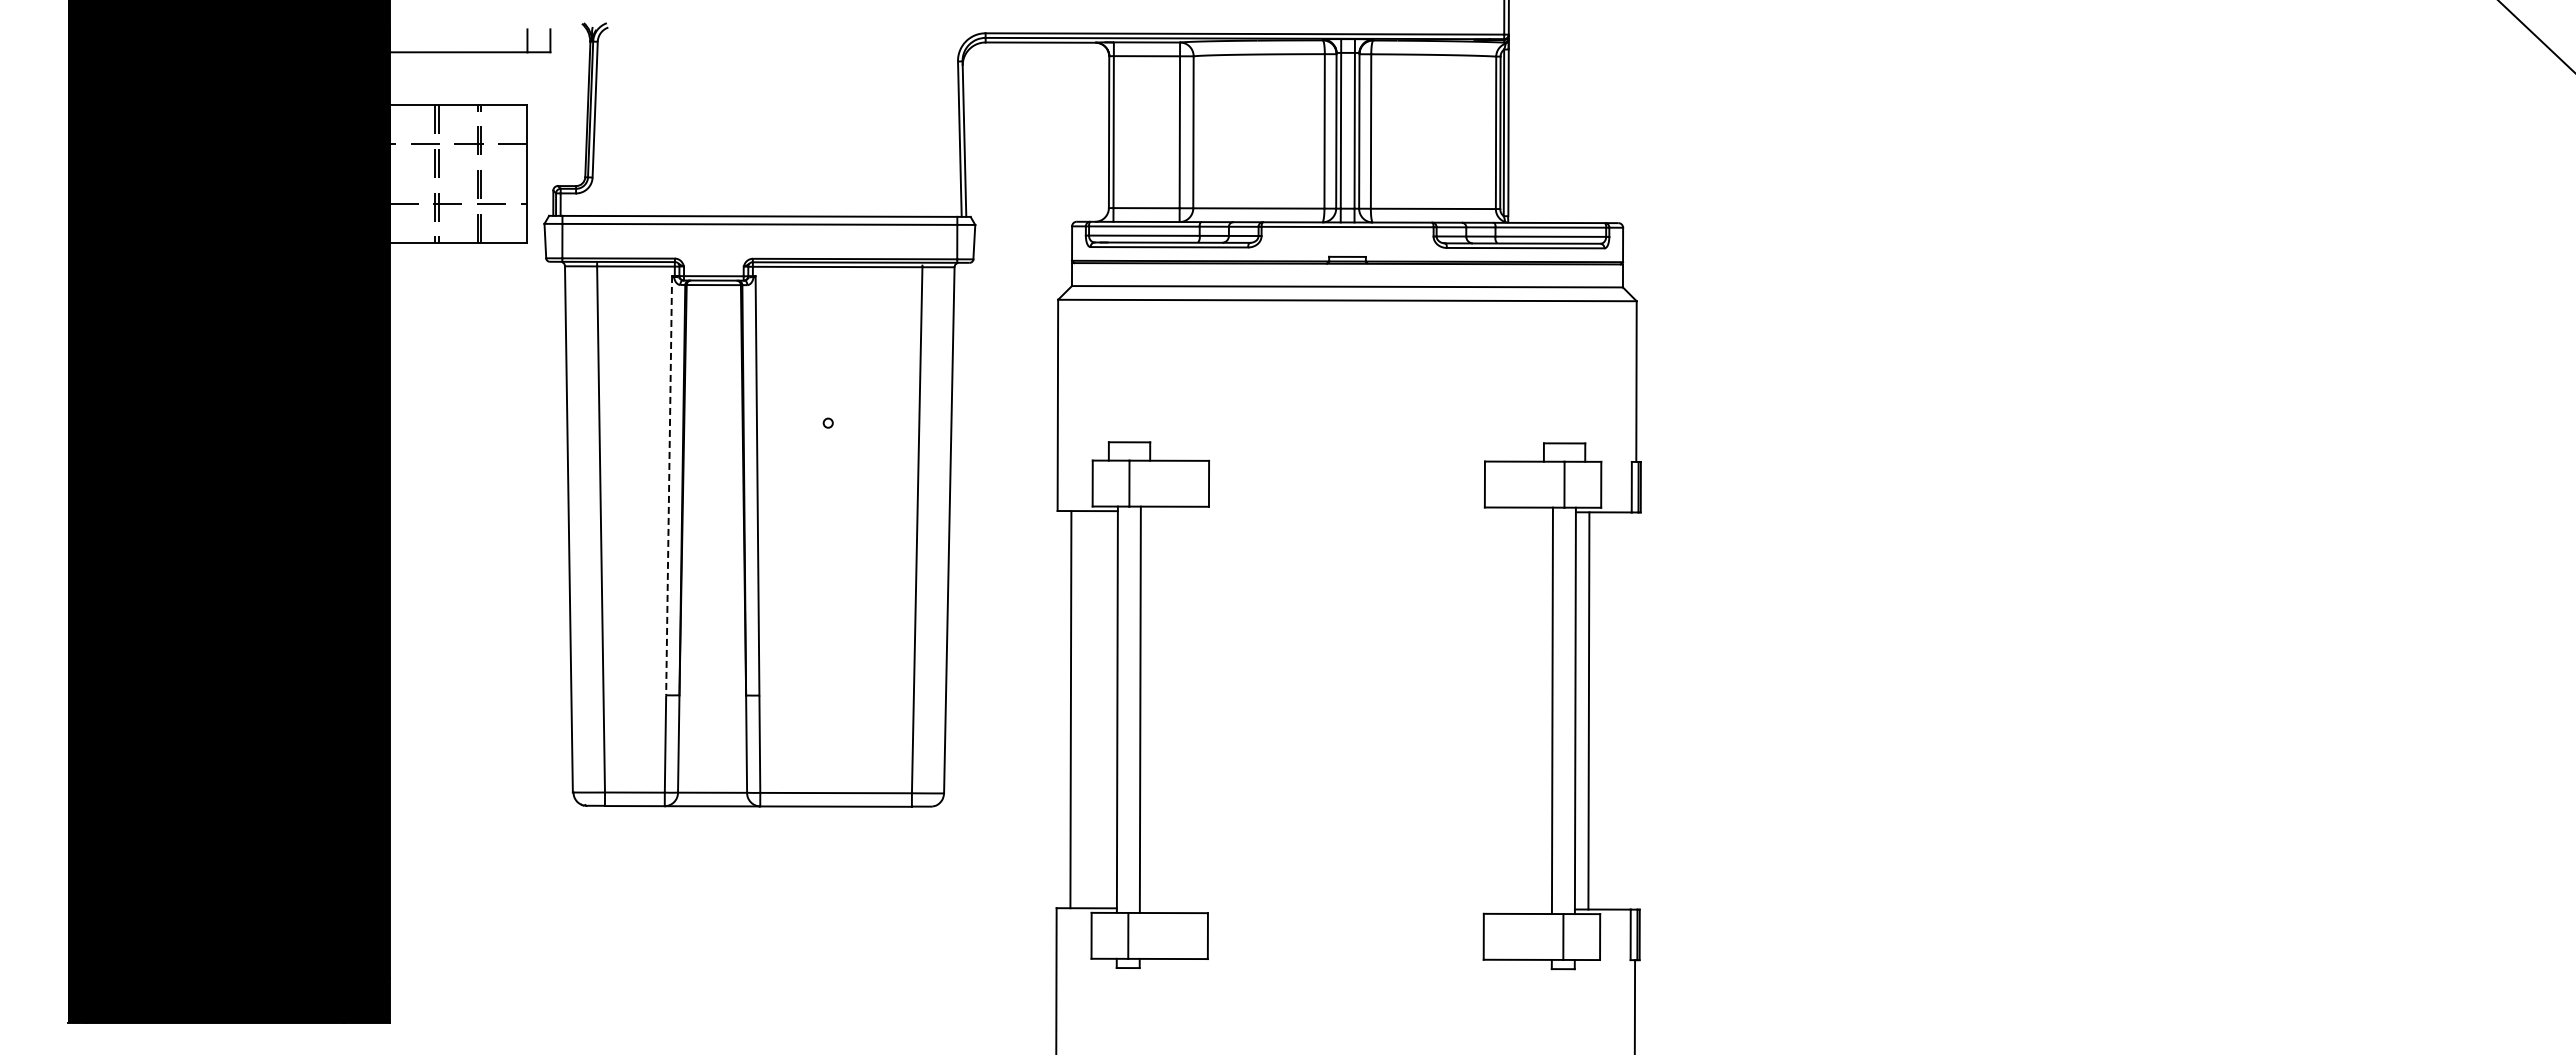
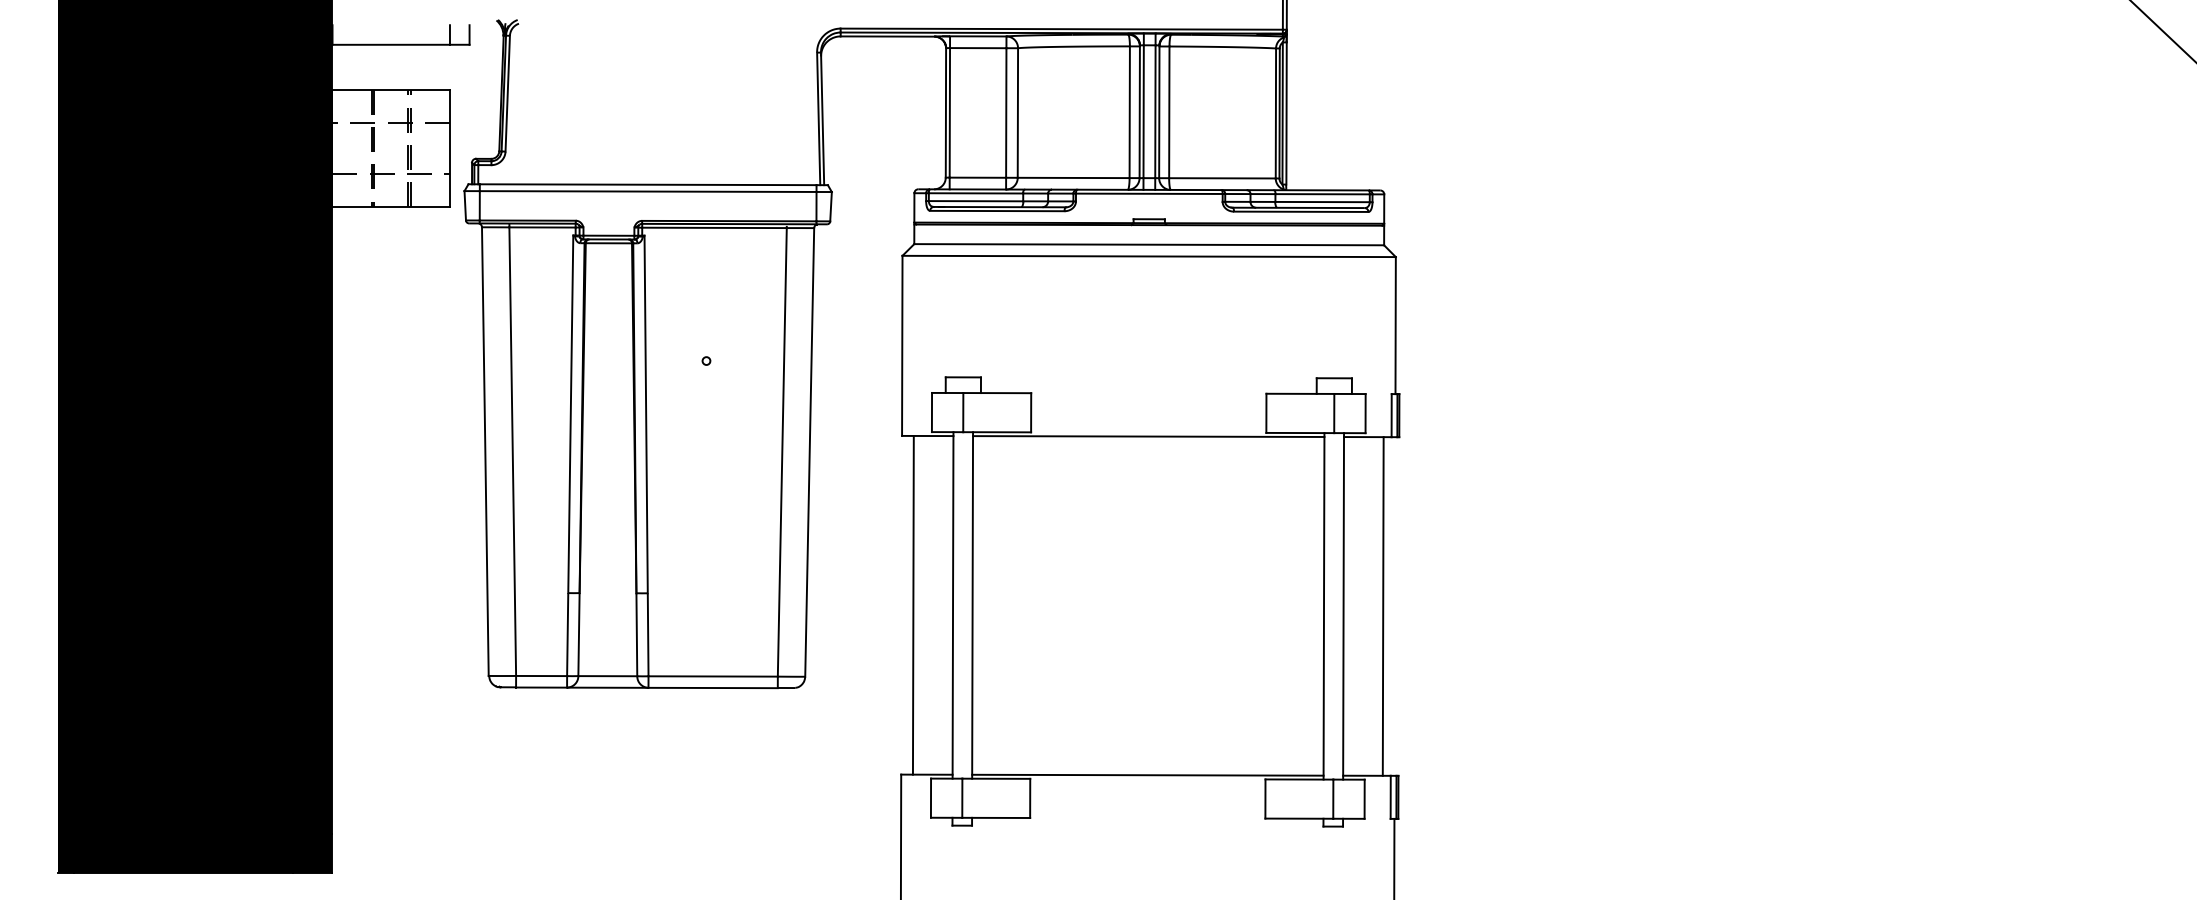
line: (669, 485) -> (571, 414), dashed -> solid
line: (1346, 511) -> (1148, 436), added
line: (1588, 710) -> (1382, 606), moved
line: (1345, 908) -> (1147, 774), added

